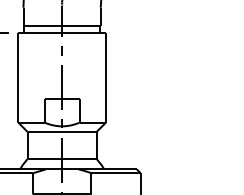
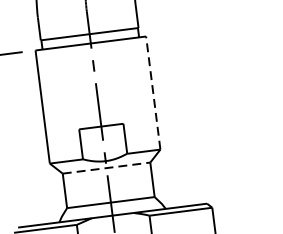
line: (105, 78) -> (152, 93), solid -> dashed
line: (62, 131) -> (106, 167), solid -> dashed

